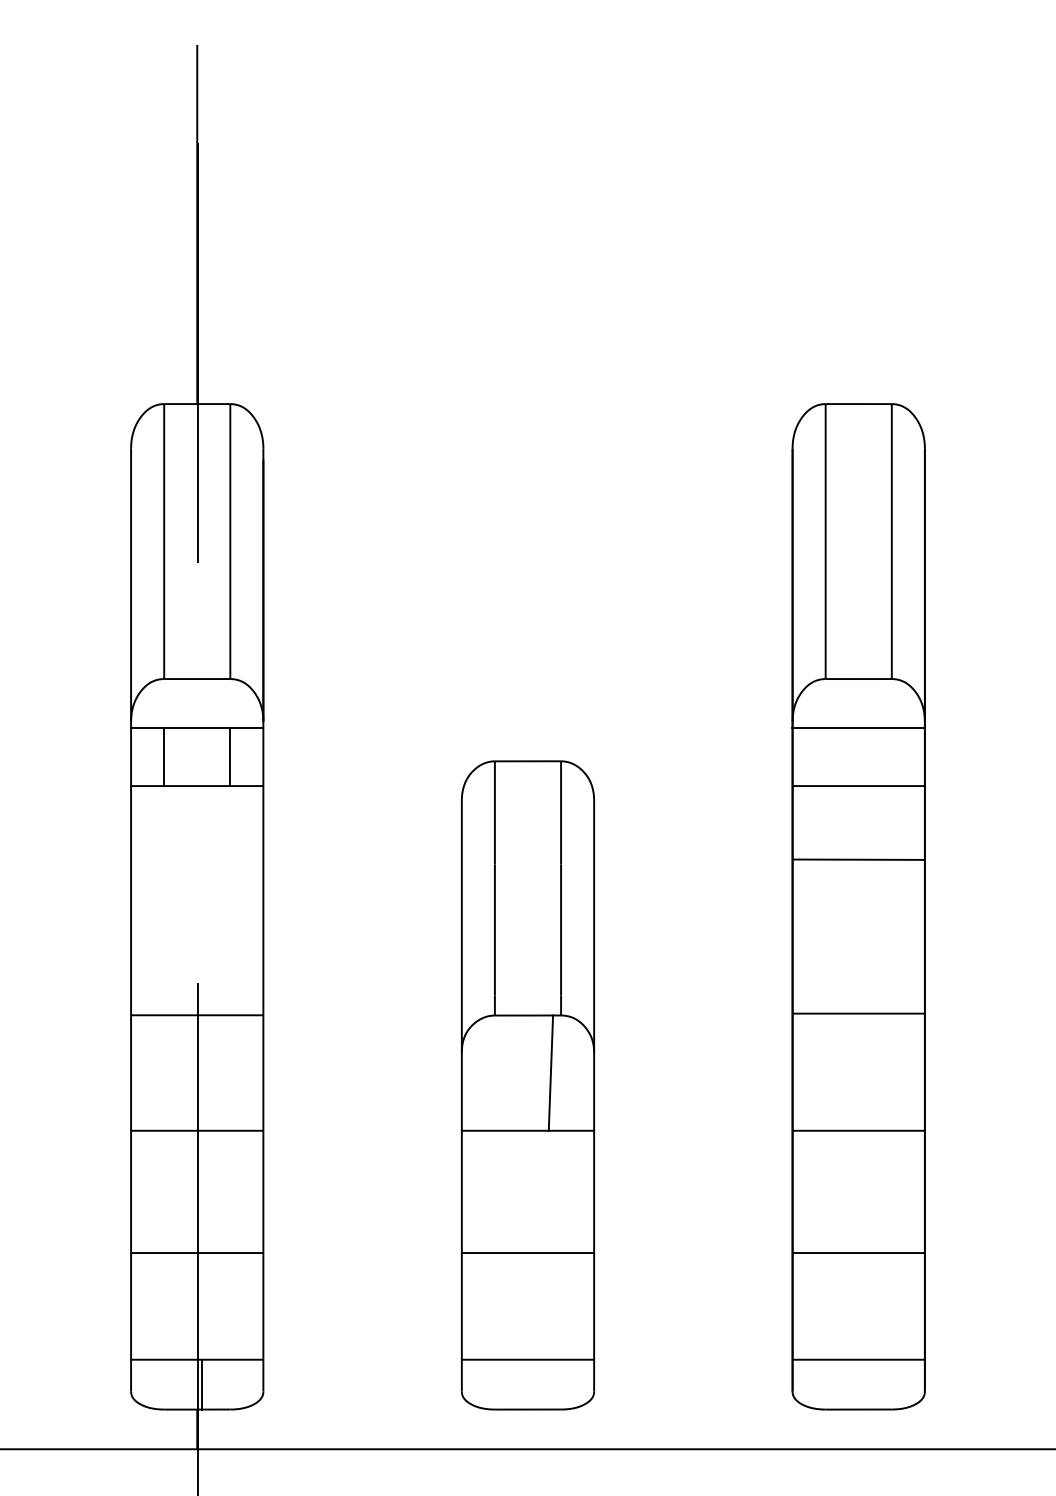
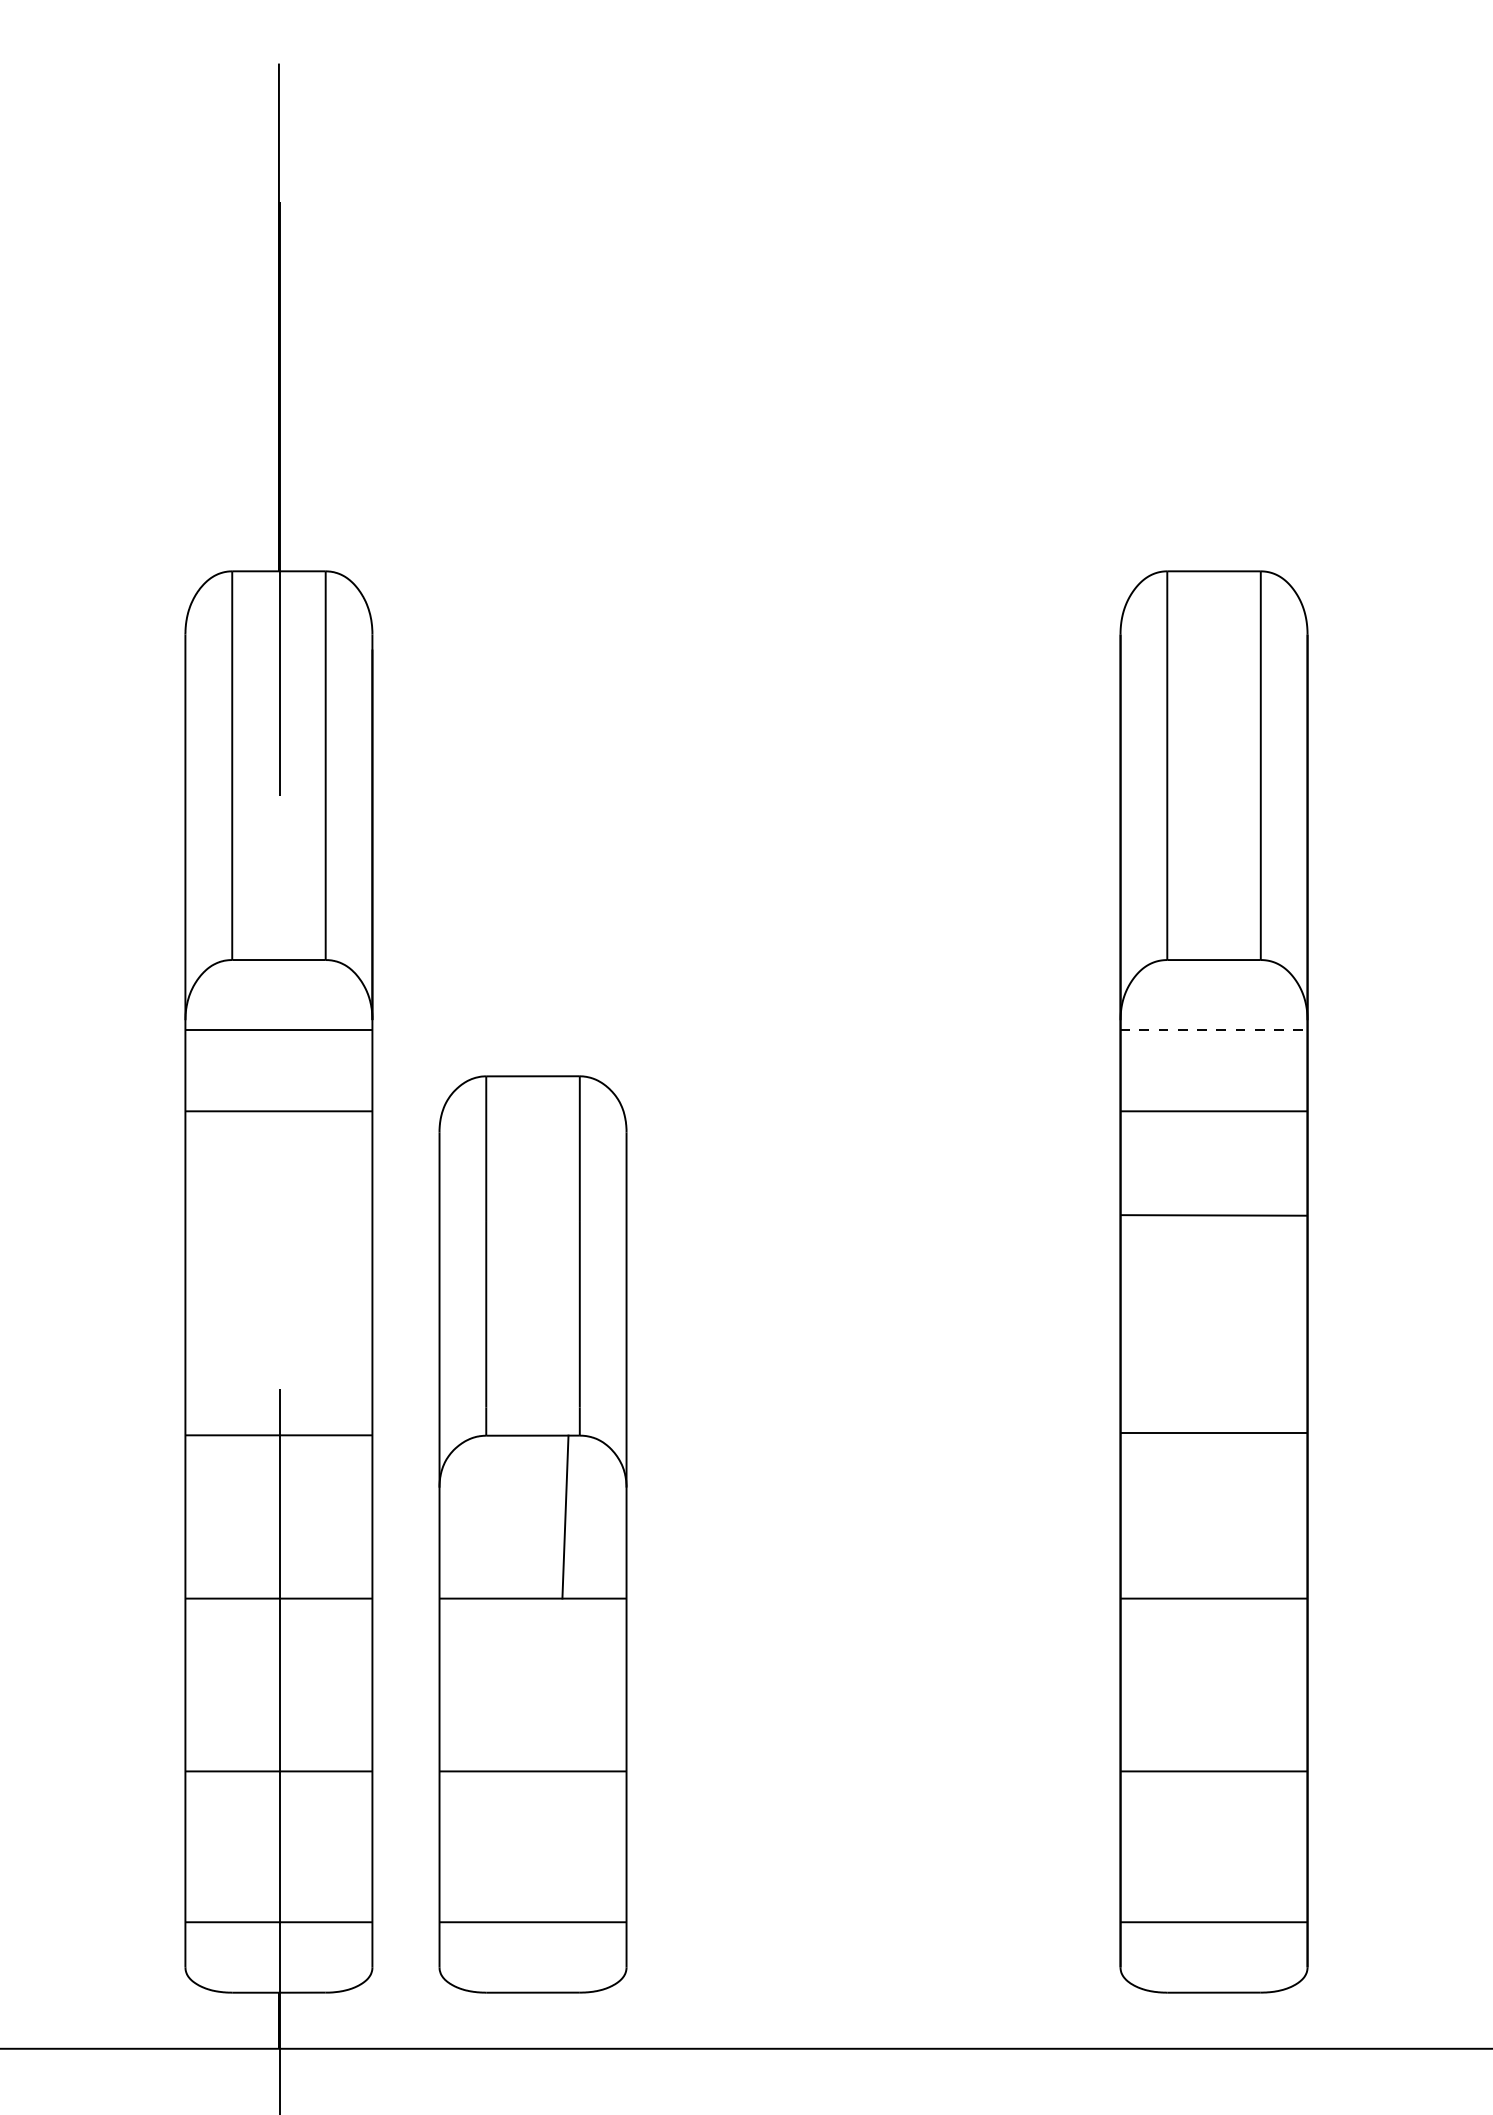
line: (859, 728) -> (1215, 1029), solid -> dashed
line: (164, 757) -> (232, 1070), removed
line: (230, 757) -> (325, 1070), removed
part: (527, 1085) -> (532, 1534), moved
line: (202, 1384) -> (286, 1957), removed

